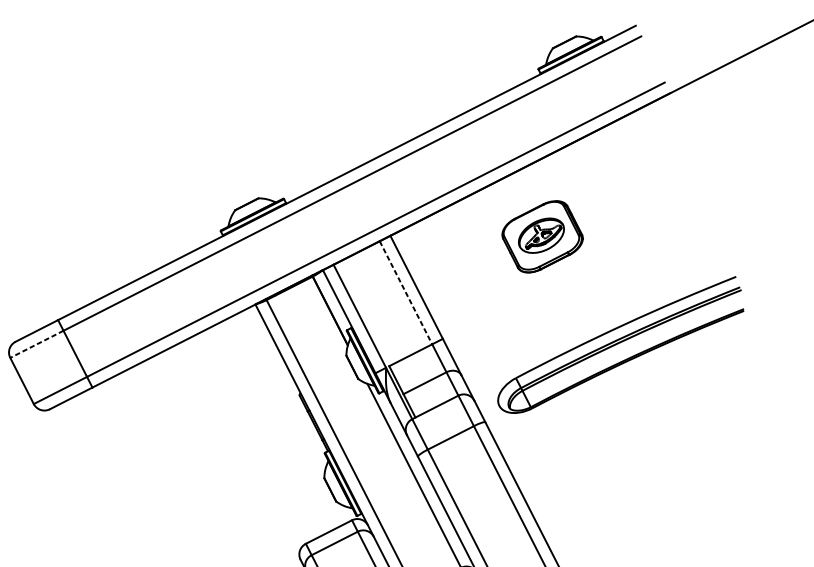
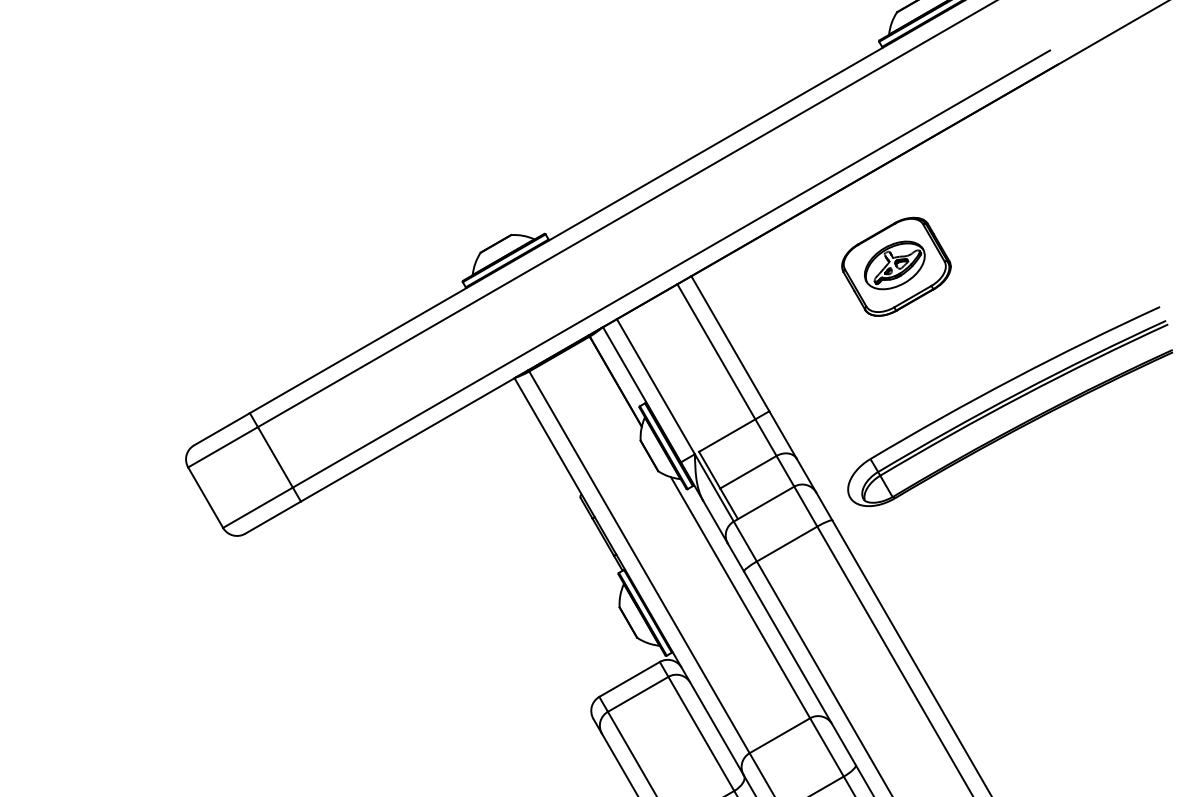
line: (406, 292) -> (716, 351), dashed -> solid
line: (36, 344) -> (222, 447), dashed -> solid

